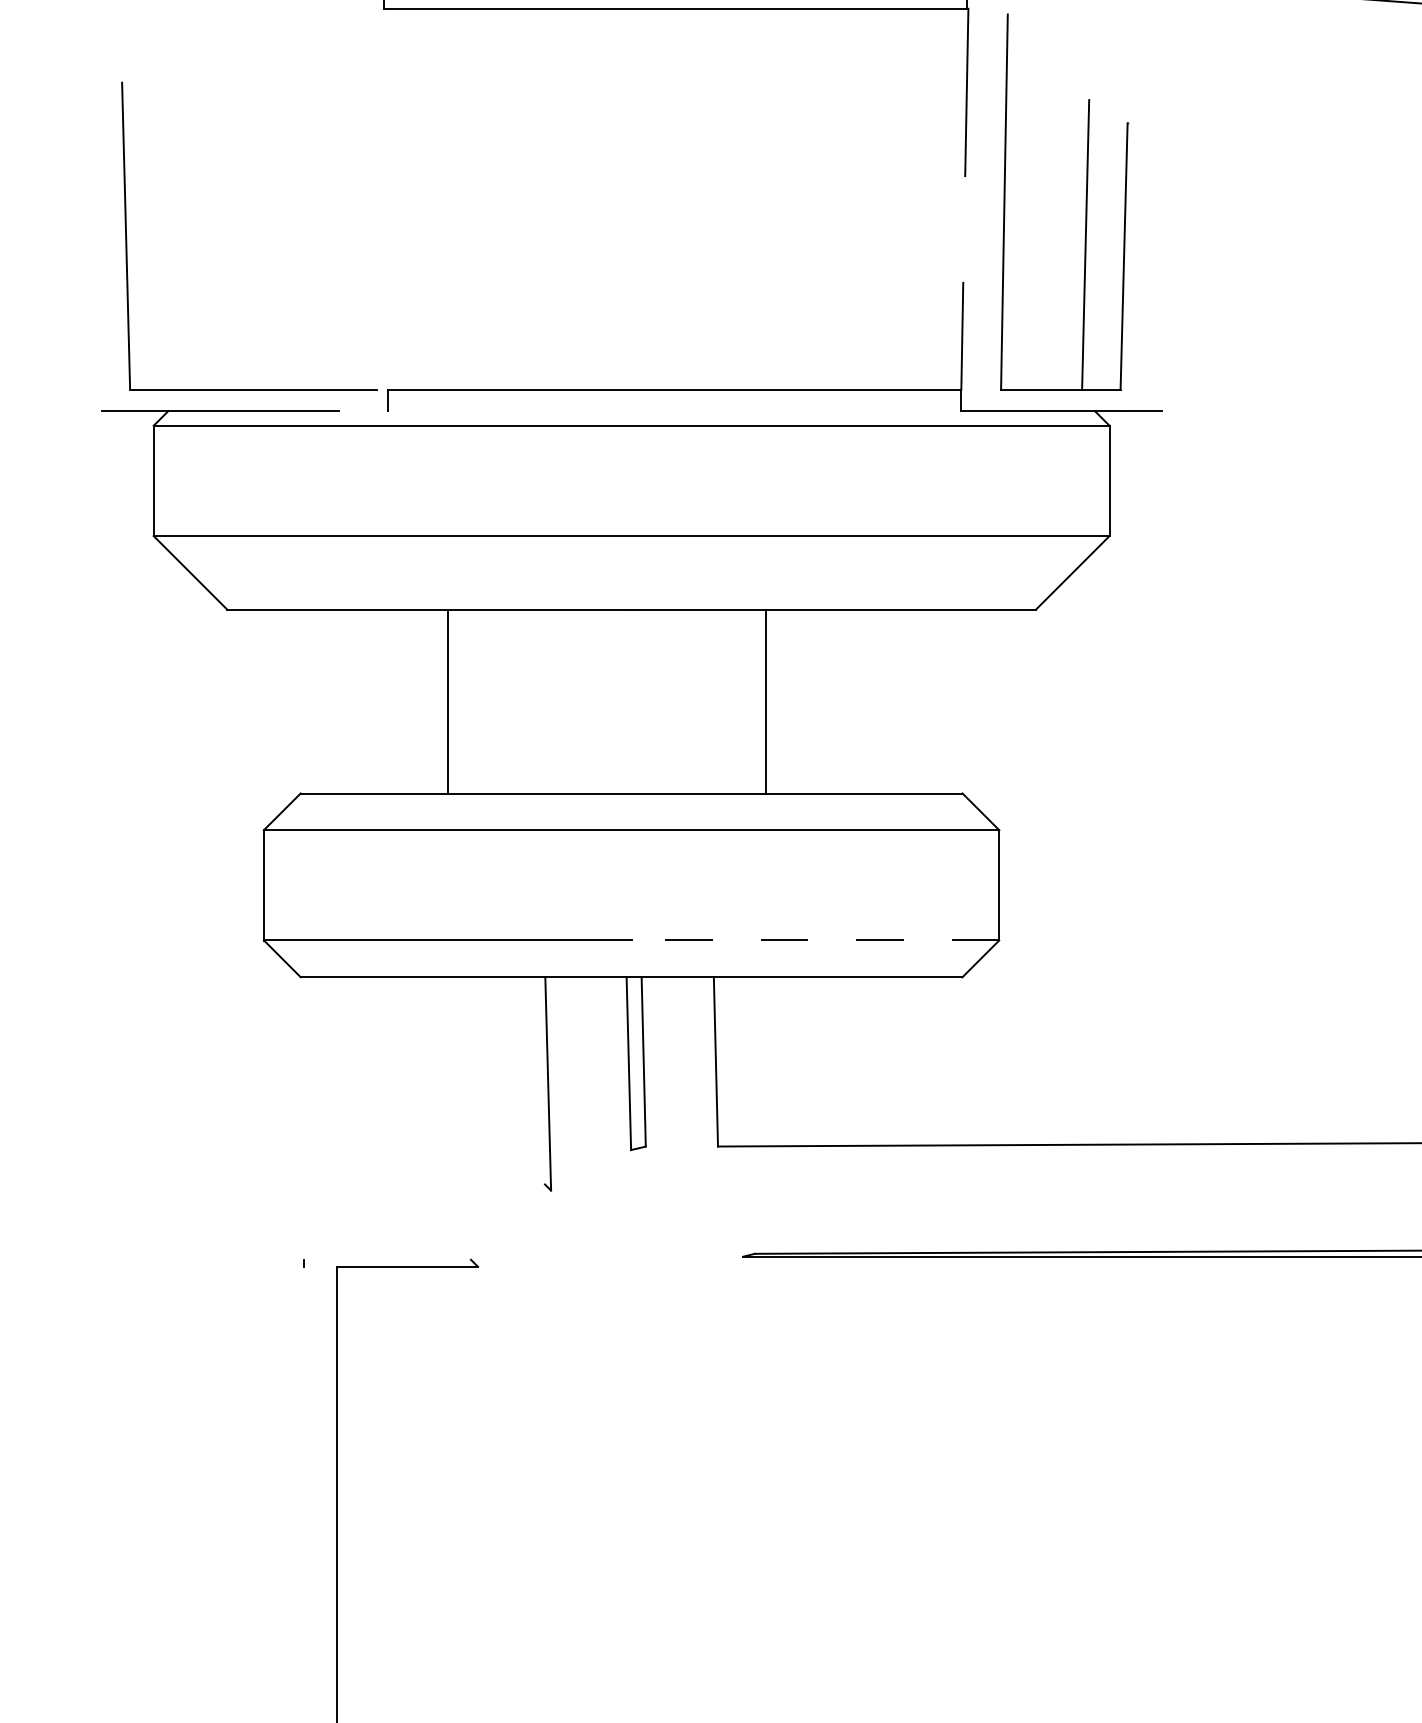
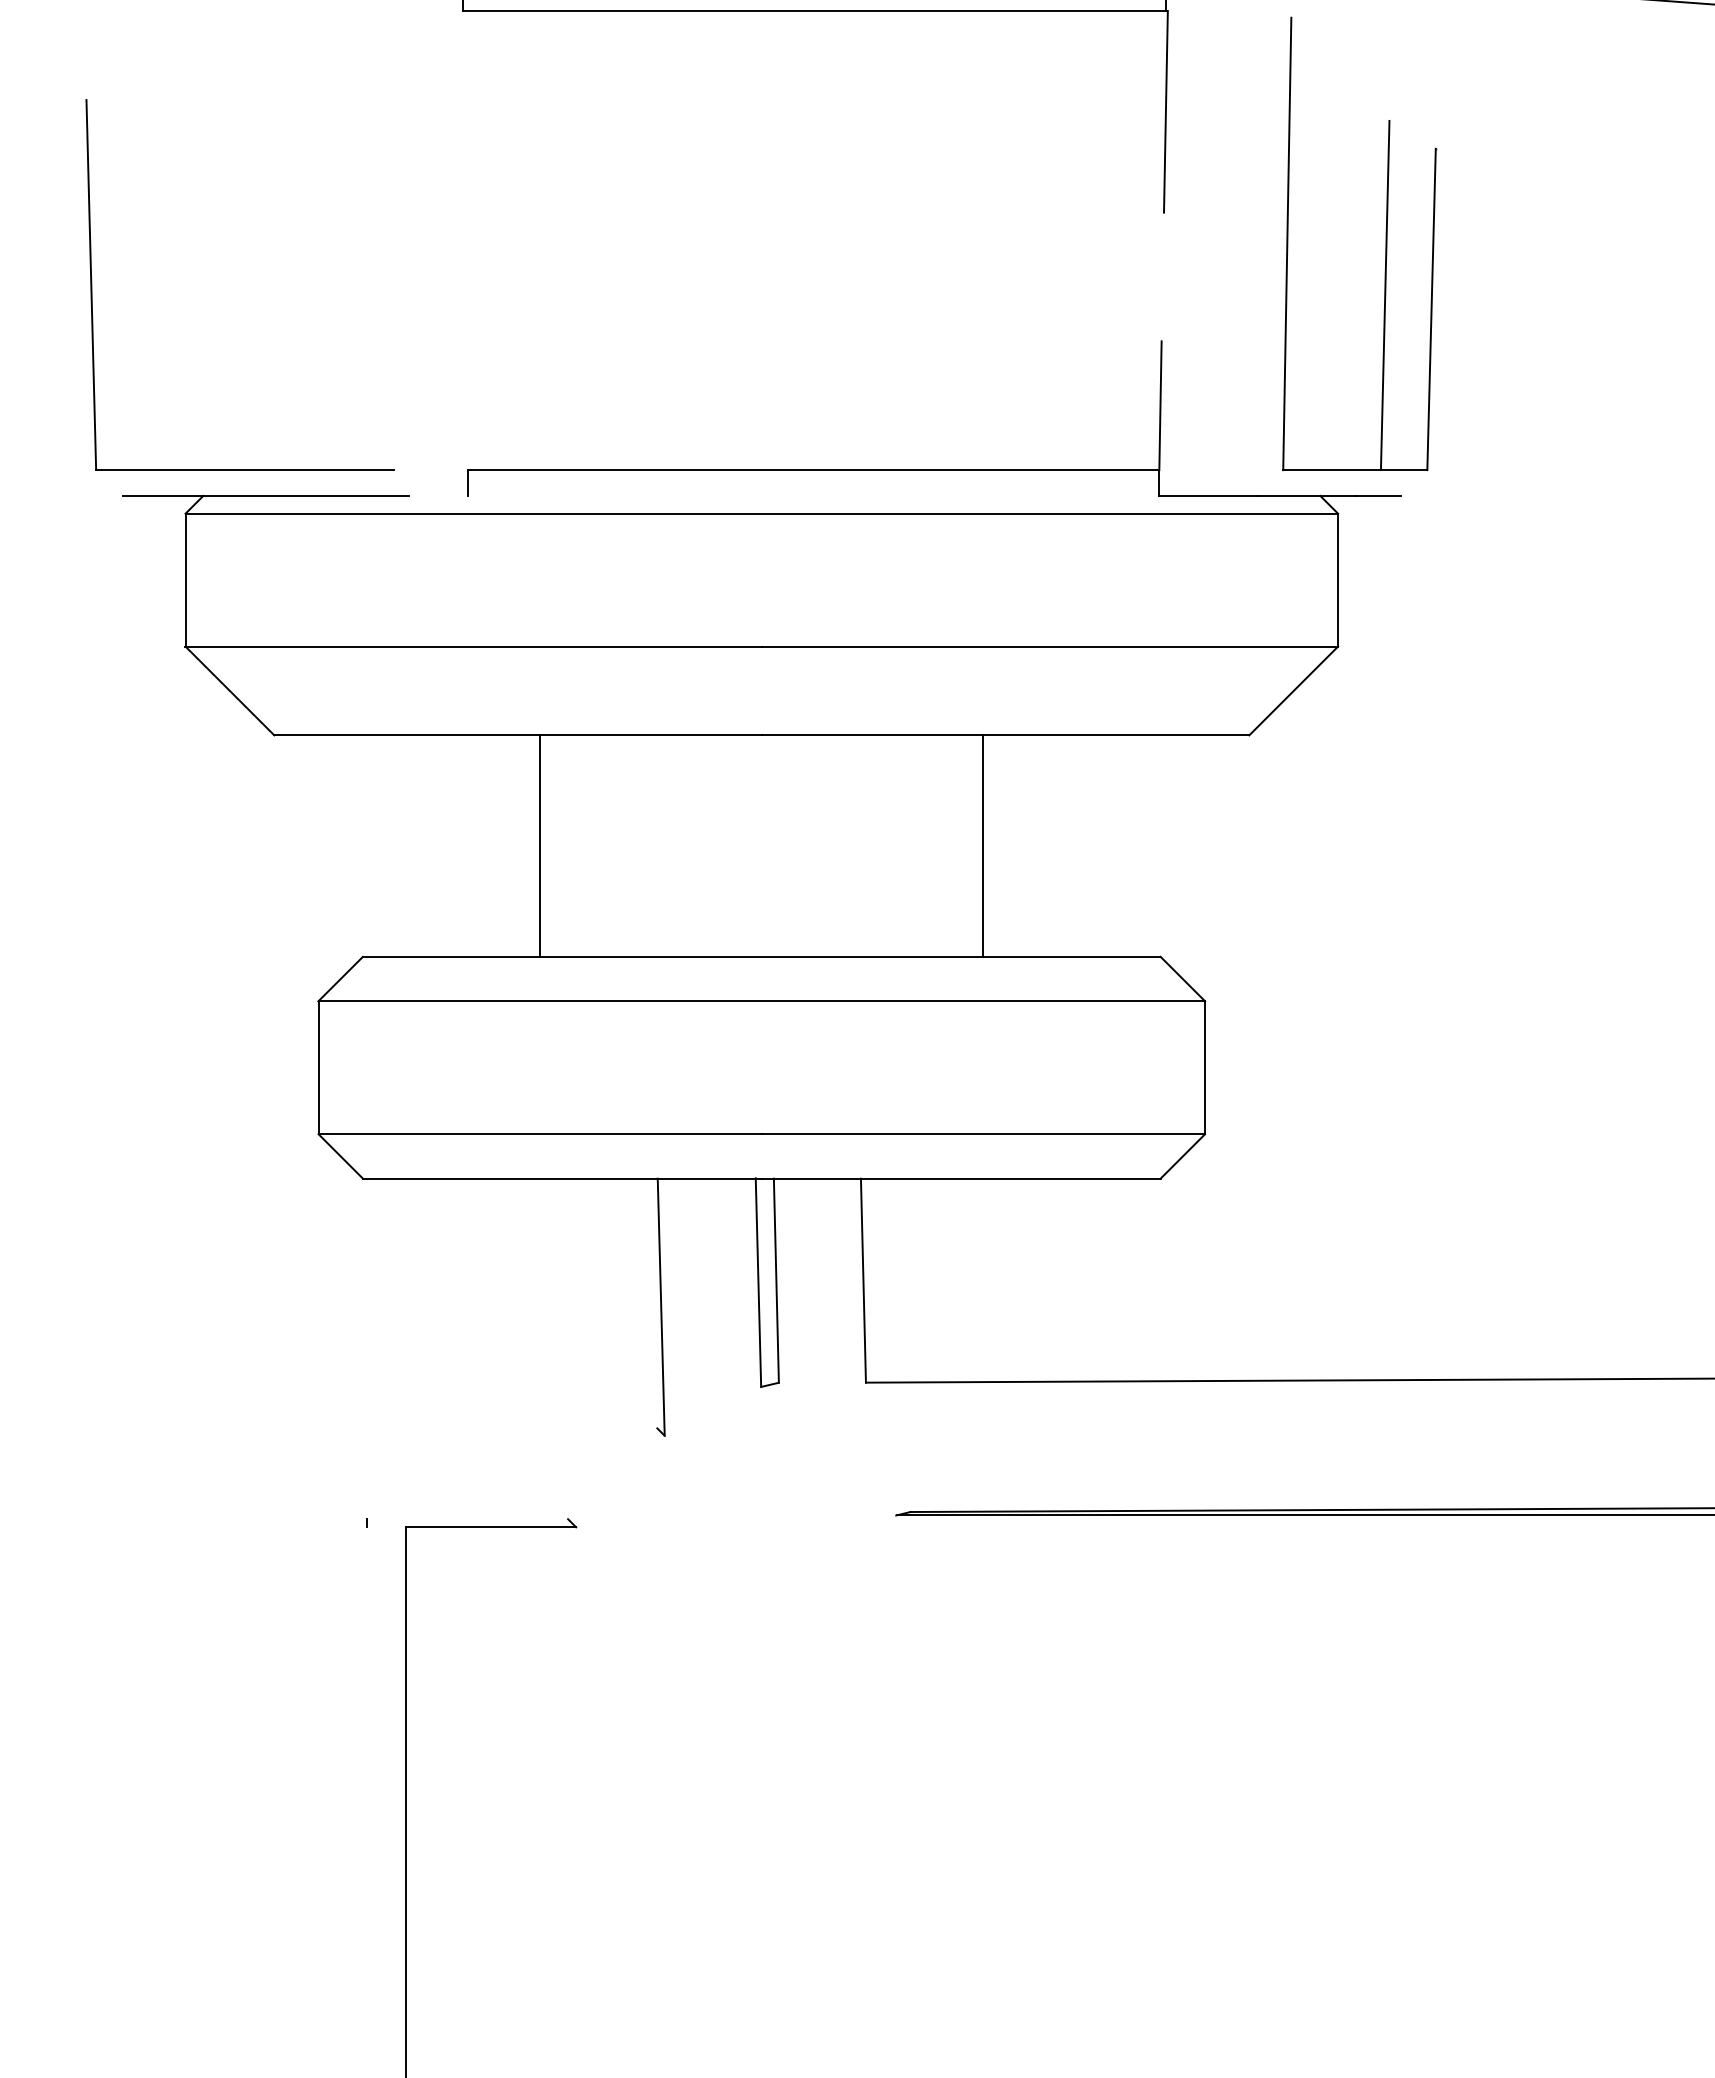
part: (1085, 201) -> (1385, 243), moved
part: (127, 235) -> (92, 284), moved
line: (766, 701) -> (983, 846), moved
line: (815, 940) -> (983, 1134), dashed -> solid

